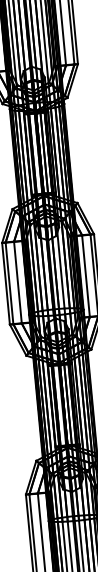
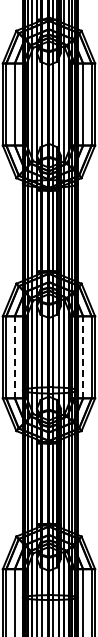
line: (86, 275) -> (83, 356), solid -> dashed
line: (17, 281) -> (14, 356), solid -> dashed

